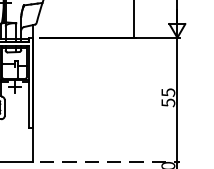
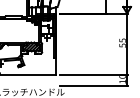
line: (110, 161) -> (94, 74), dashed -> solid

